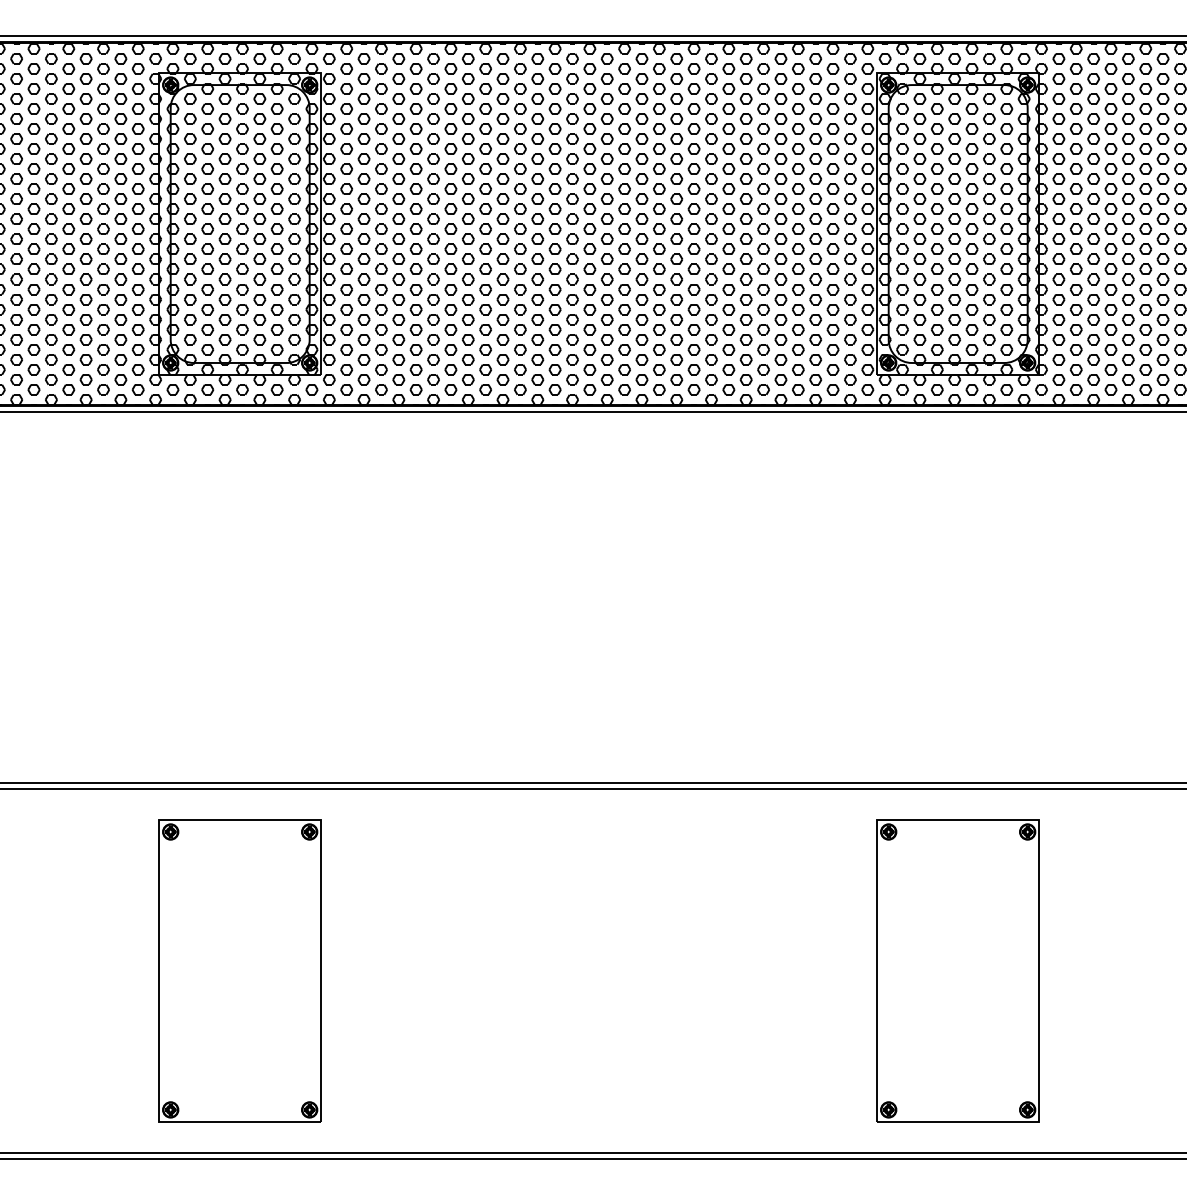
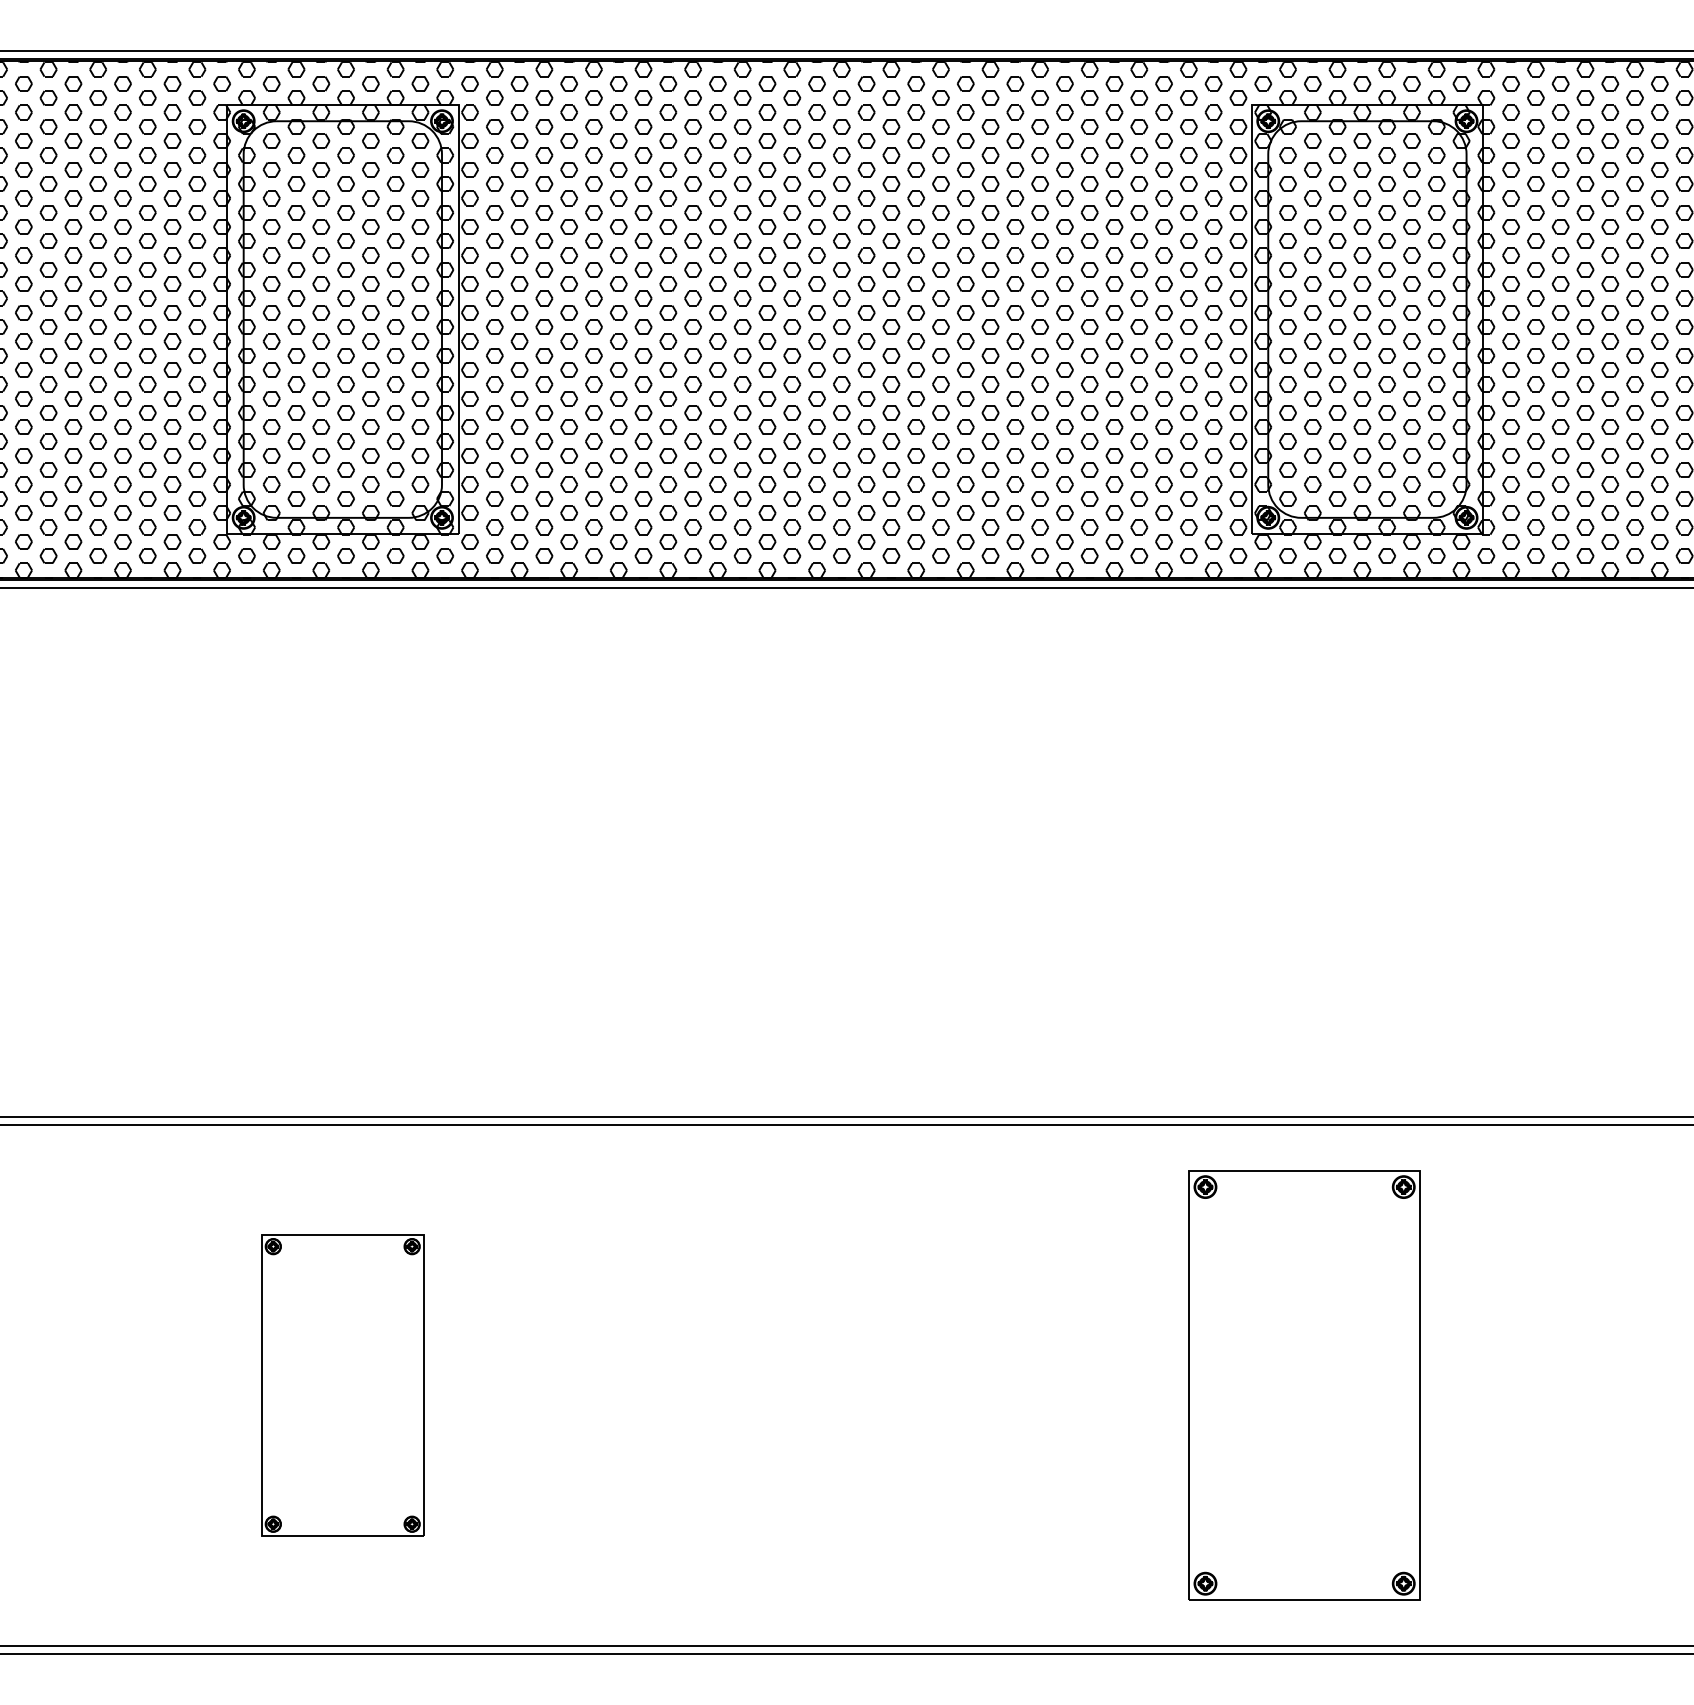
part: (239, 970) -> (341, 1384), size x0.7
part: (957, 970) -> (1303, 1384), moved

